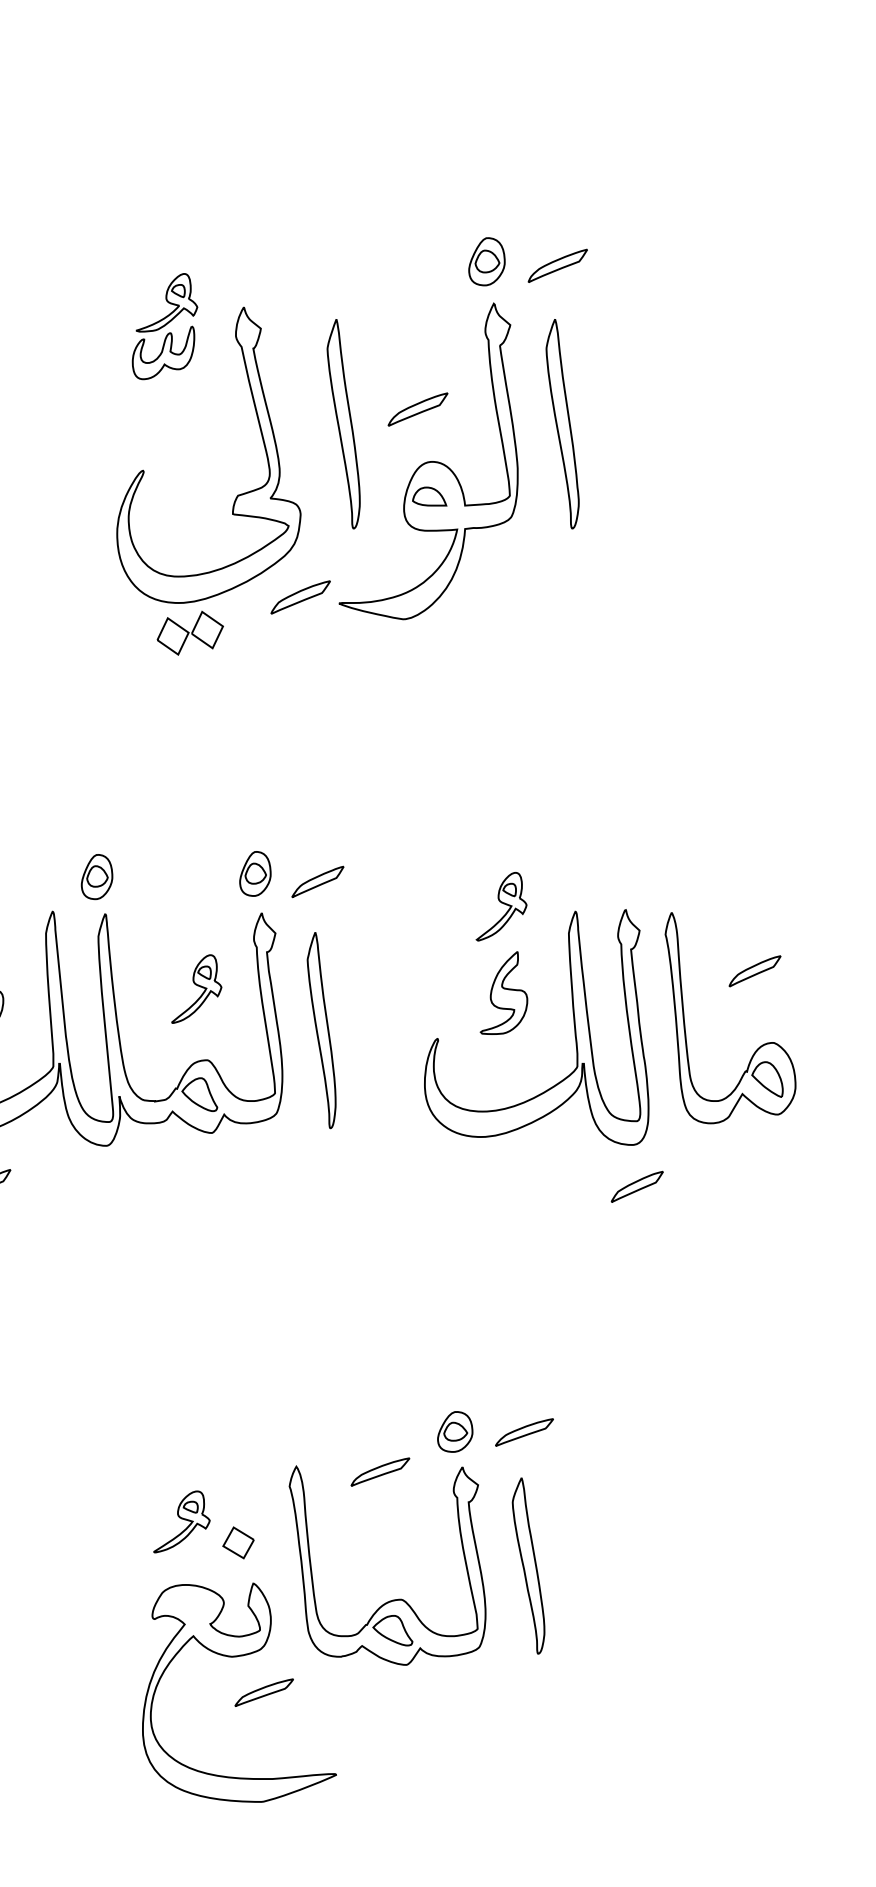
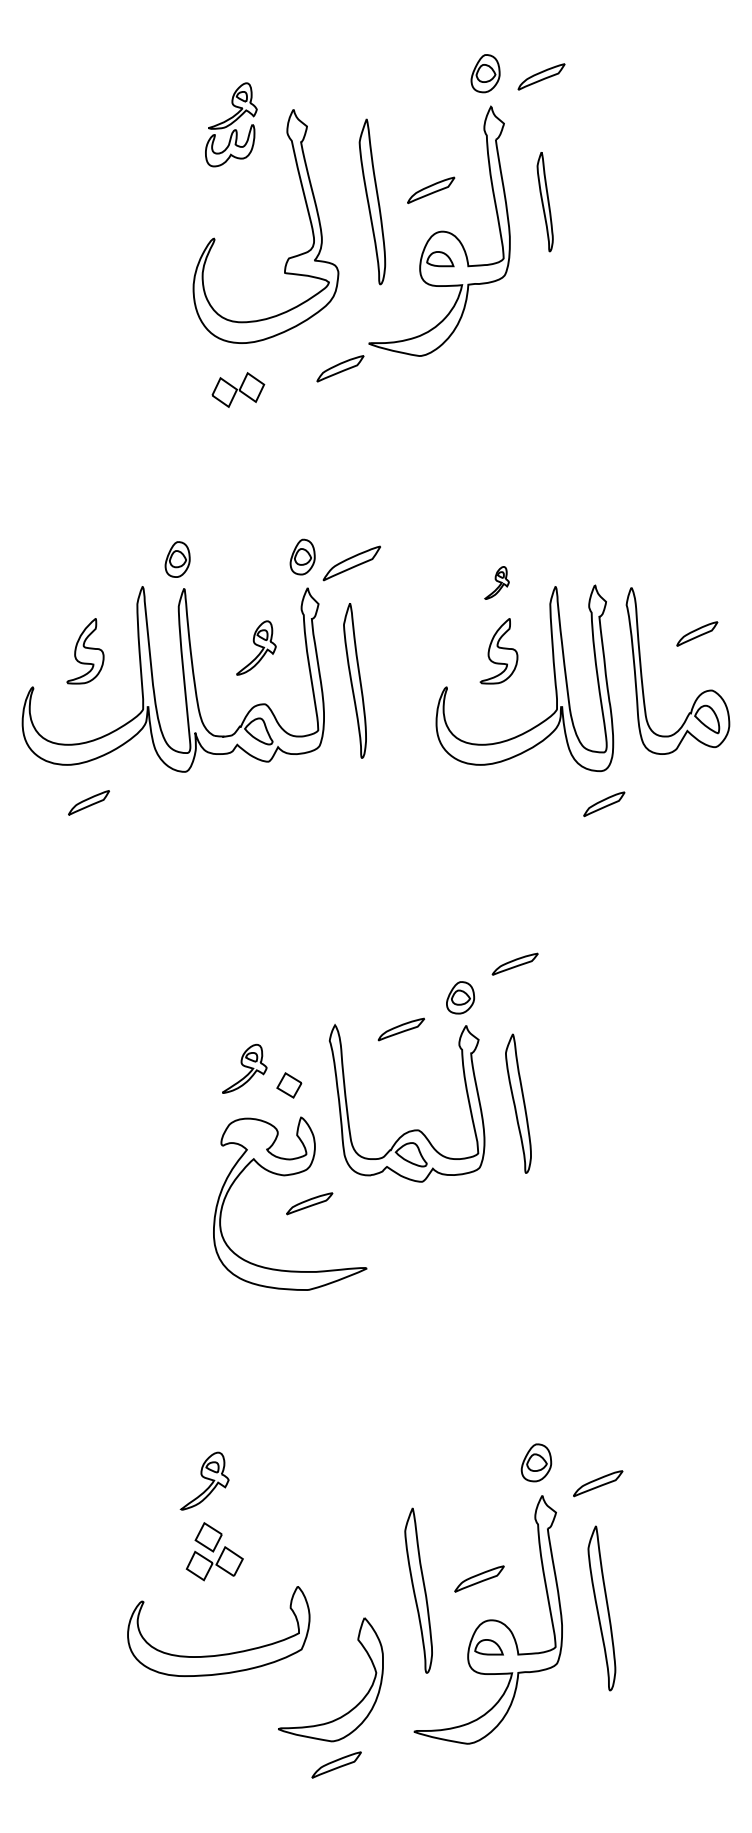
part: (561, 423) -> (544, 201), size x0.6
part: (300, 597) -> (340, 368), moved
part: (190, 632) -> (238, 389), moved
part: (318, 882) -> (352, 563), size x1.4
part: (500, 906) -> (496, 582), size x0.6
part: (523, 1431) -> (514, 963), moved

